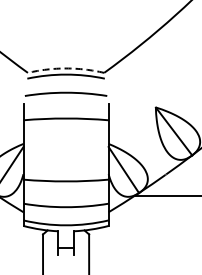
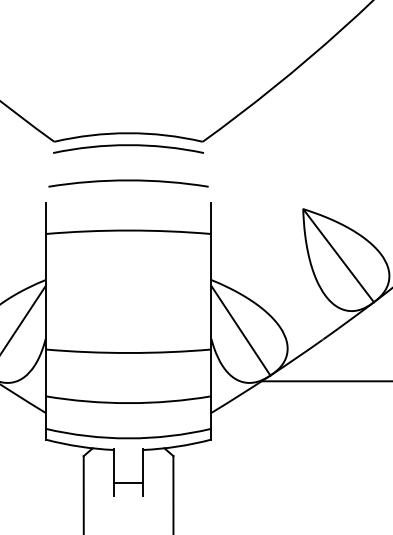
arc: (66, 68) -> (129, 133), dashed -> solid

